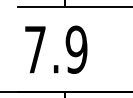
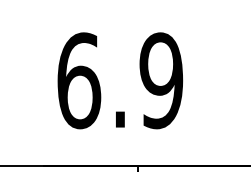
text: (35, 49) -> (79, 80), 7.9 -> 6.9

